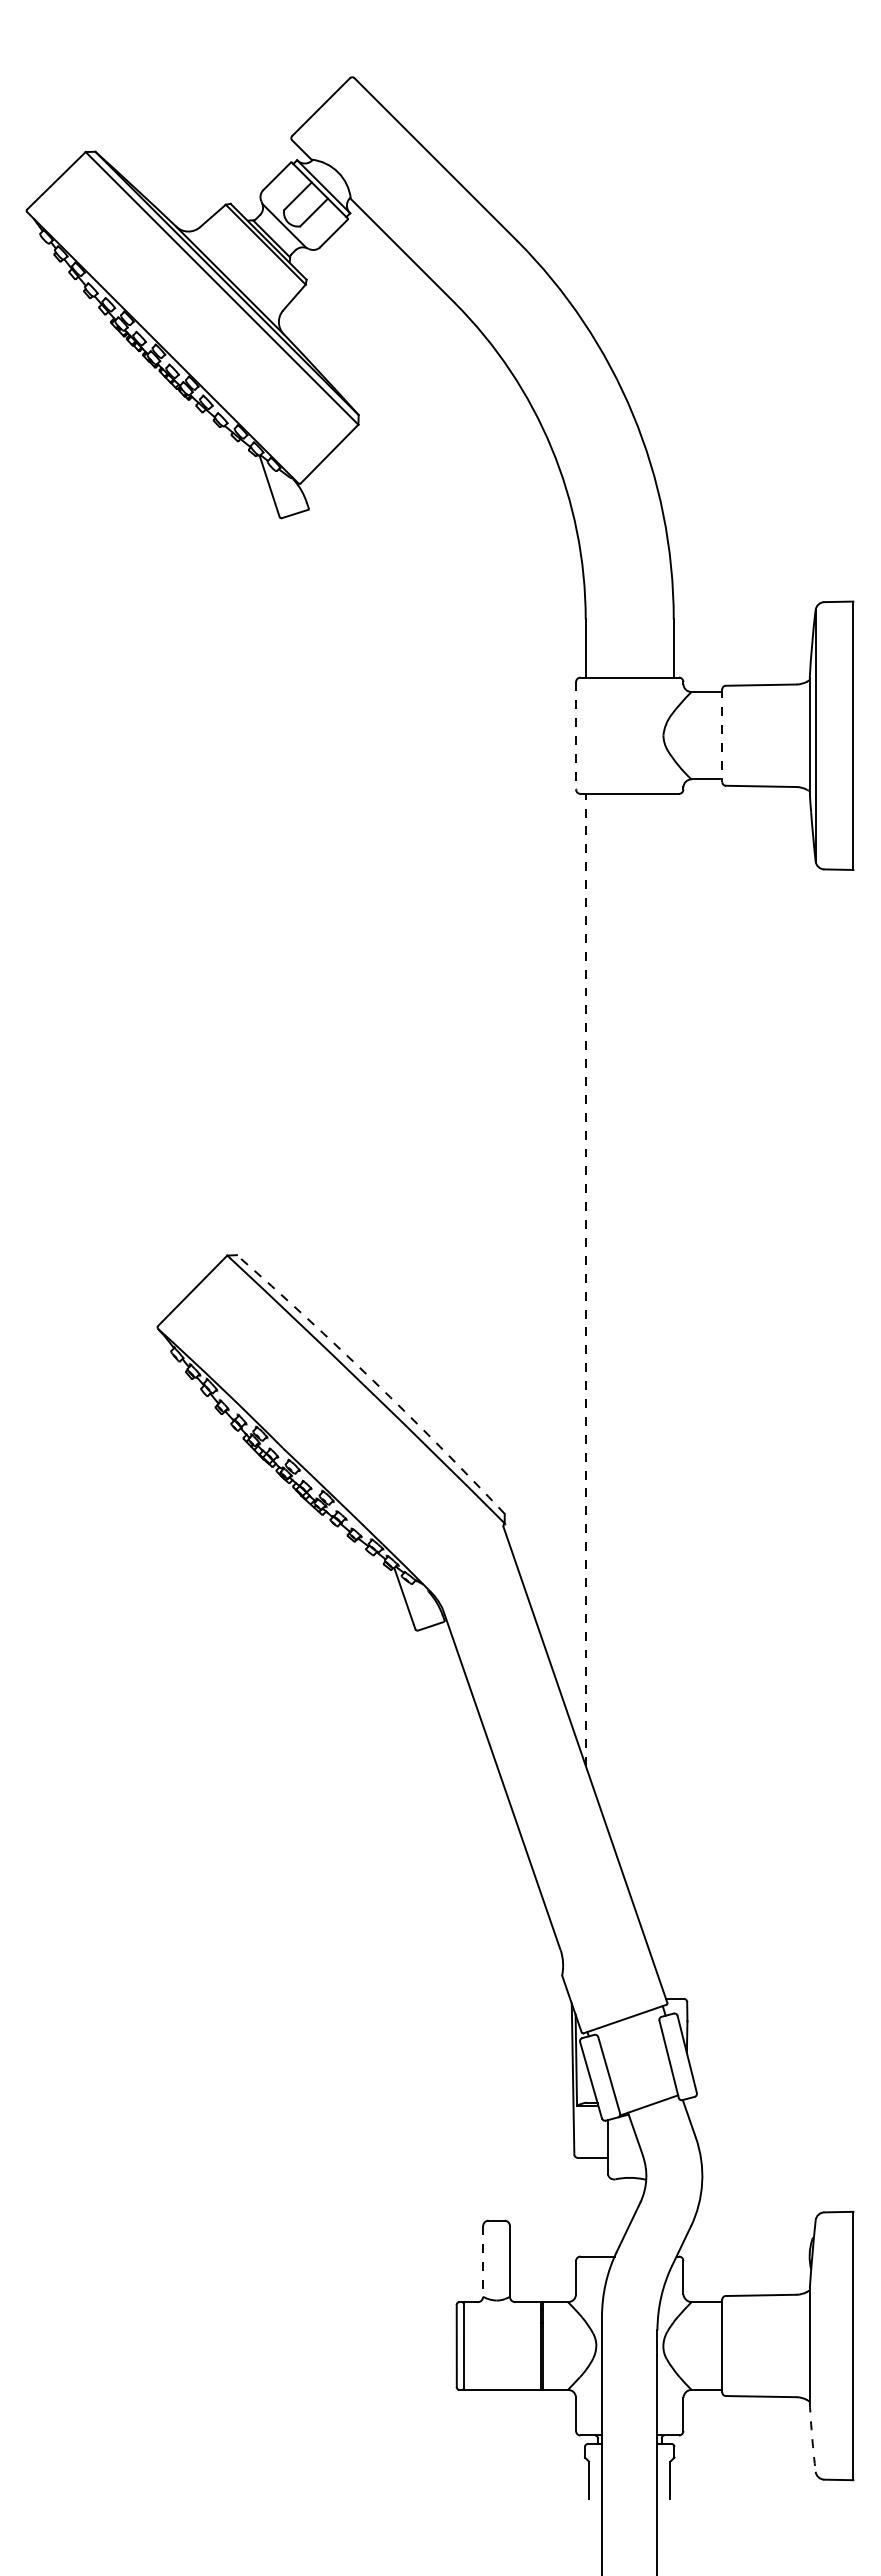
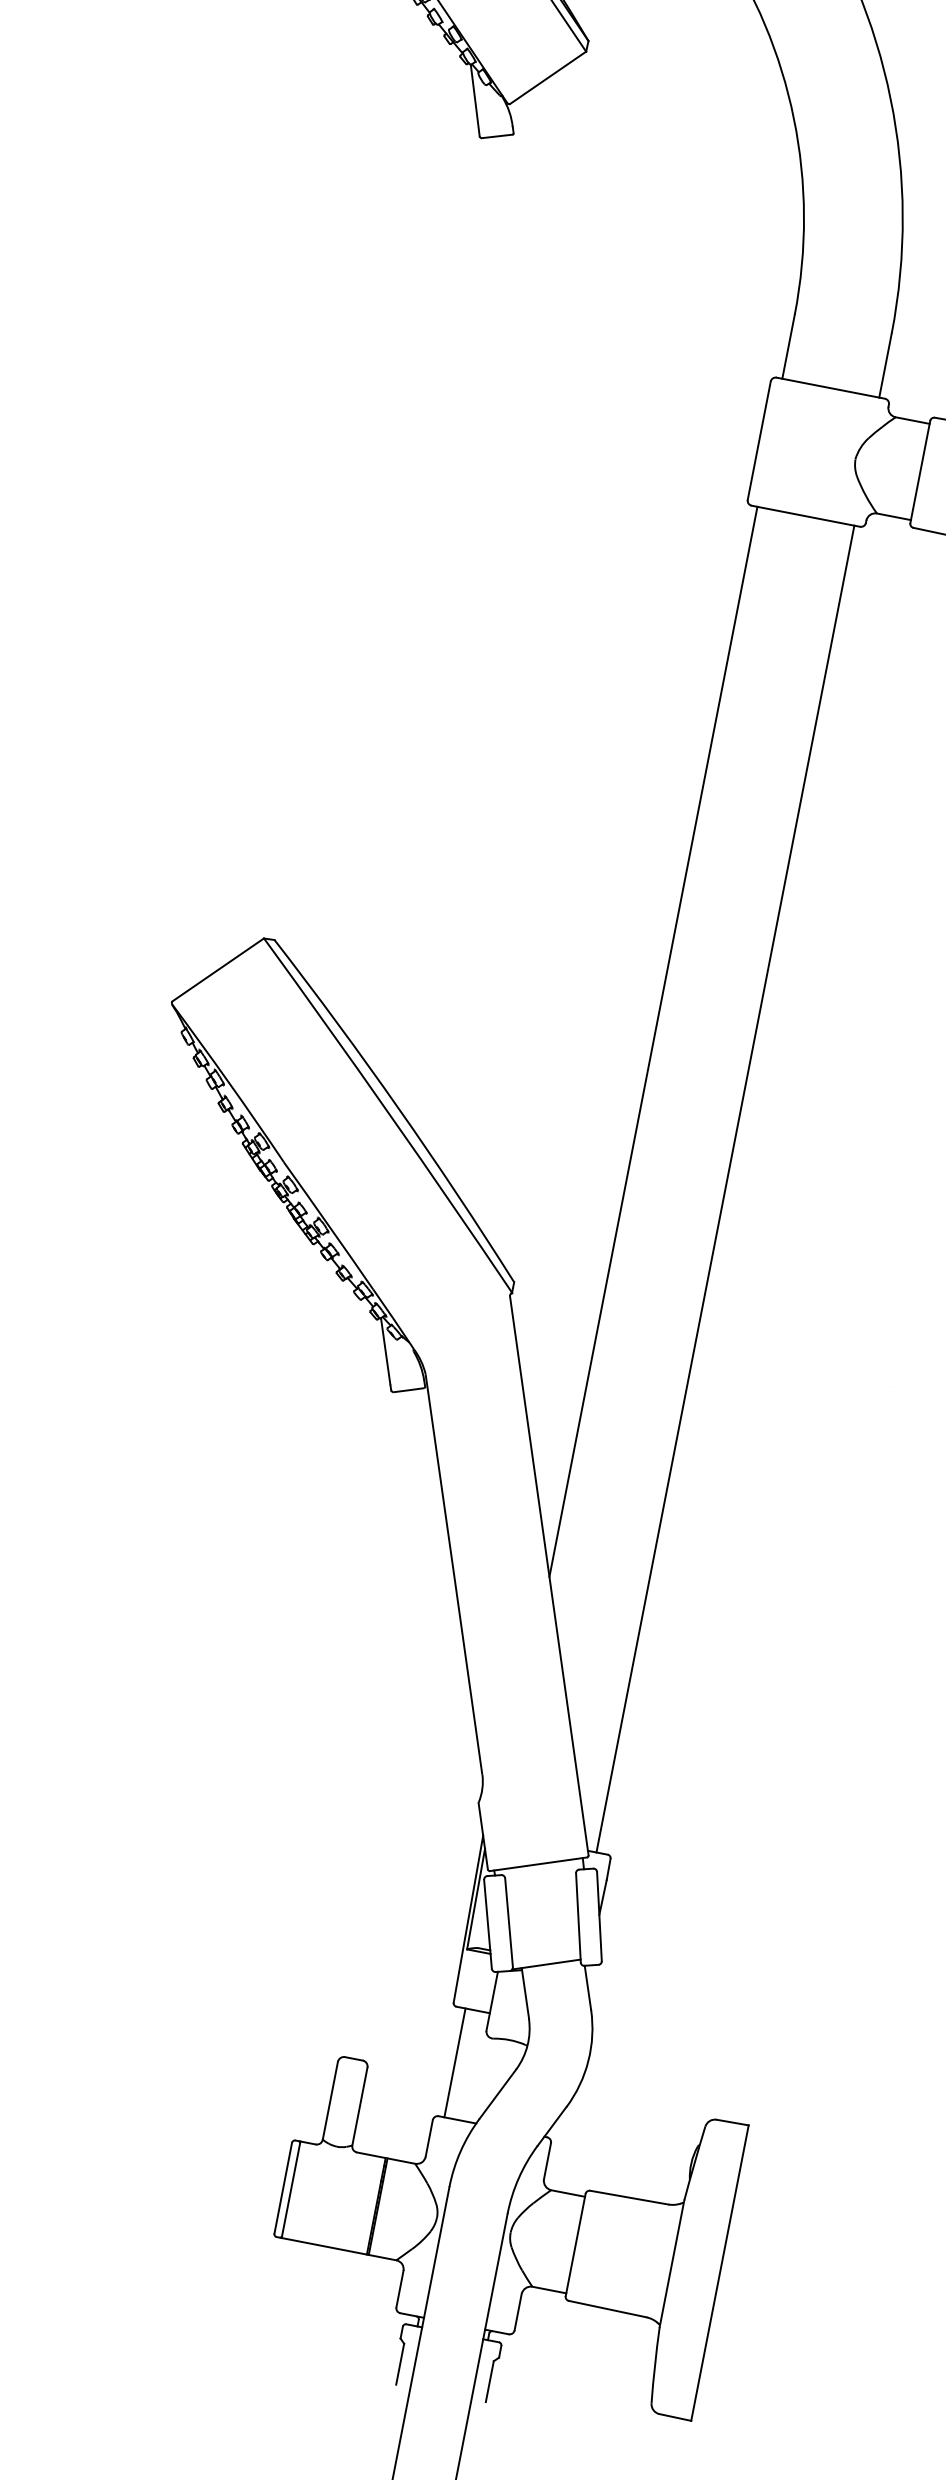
line: (576, 735) -> (759, 440), dashed -> solid
line: (722, 736) -> (920, 472), dashed -> solid
line: (585, 1279) -> (653, 1041), dashed -> solid
arc: (373, 1381) -> (398, 1108), dashed -> solid
line: (673, 1395) -> (725, 1188), added
line: (585, 2206) -> (454, 2062), added
line: (483, 2261) -> (330, 2100), dashed -> solid
arc: (812, 2437) -> (655, 2365), dashed -> solid

